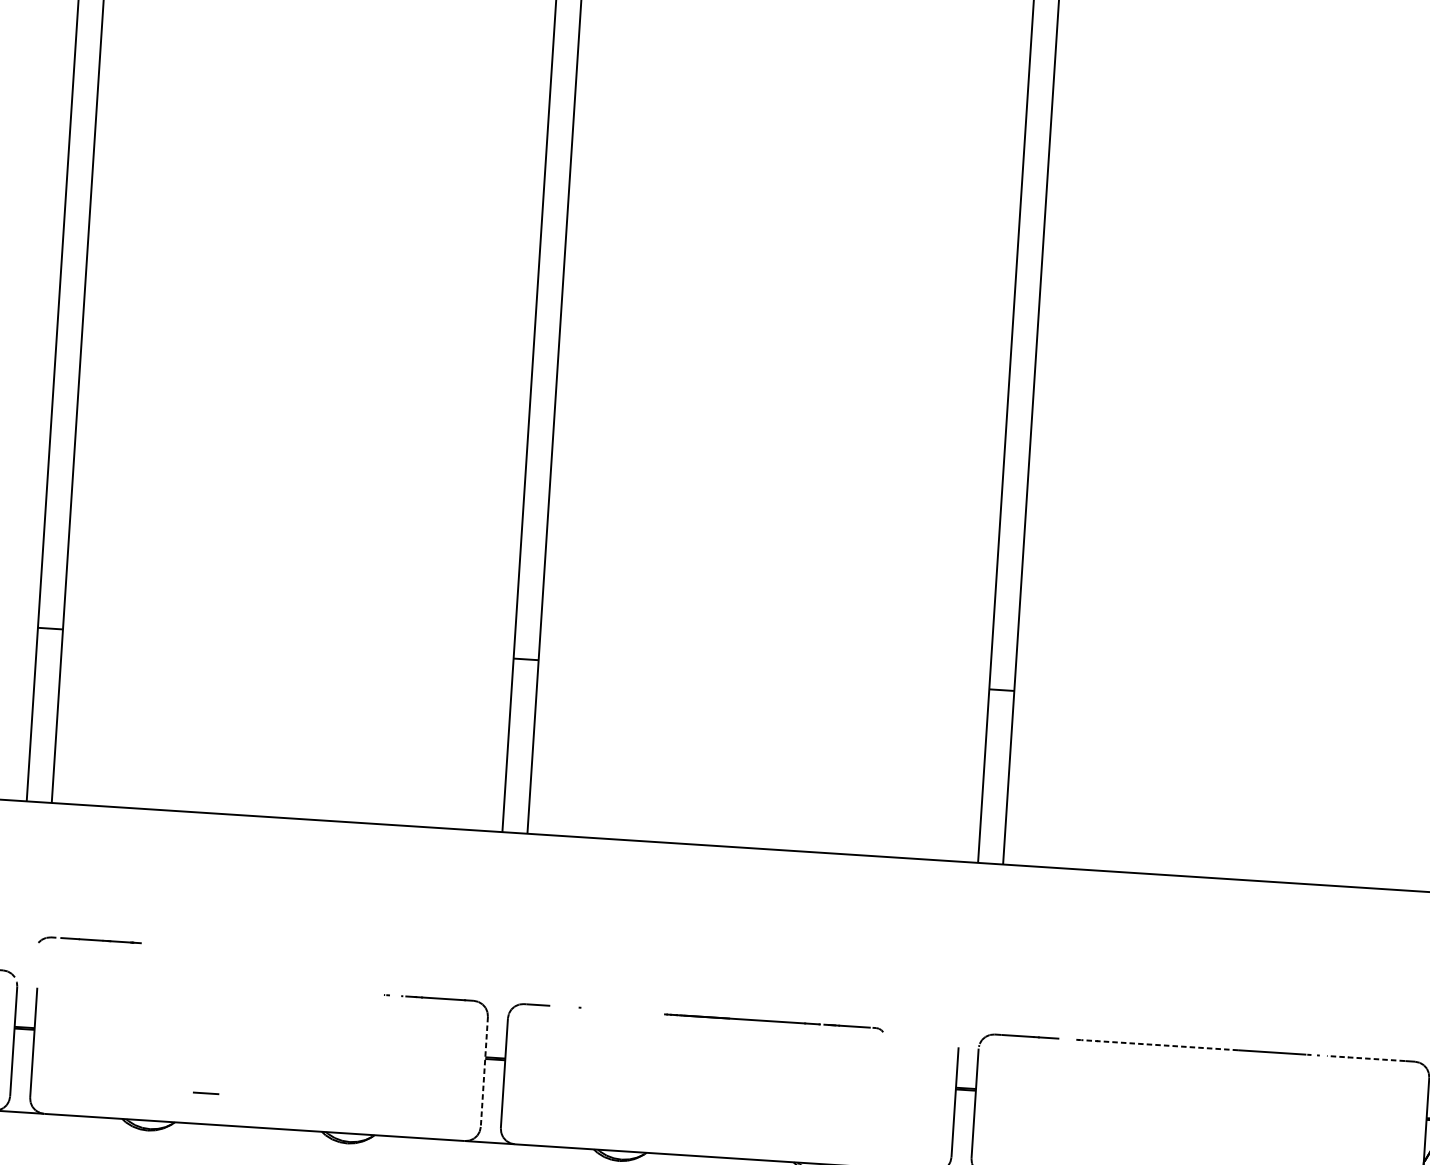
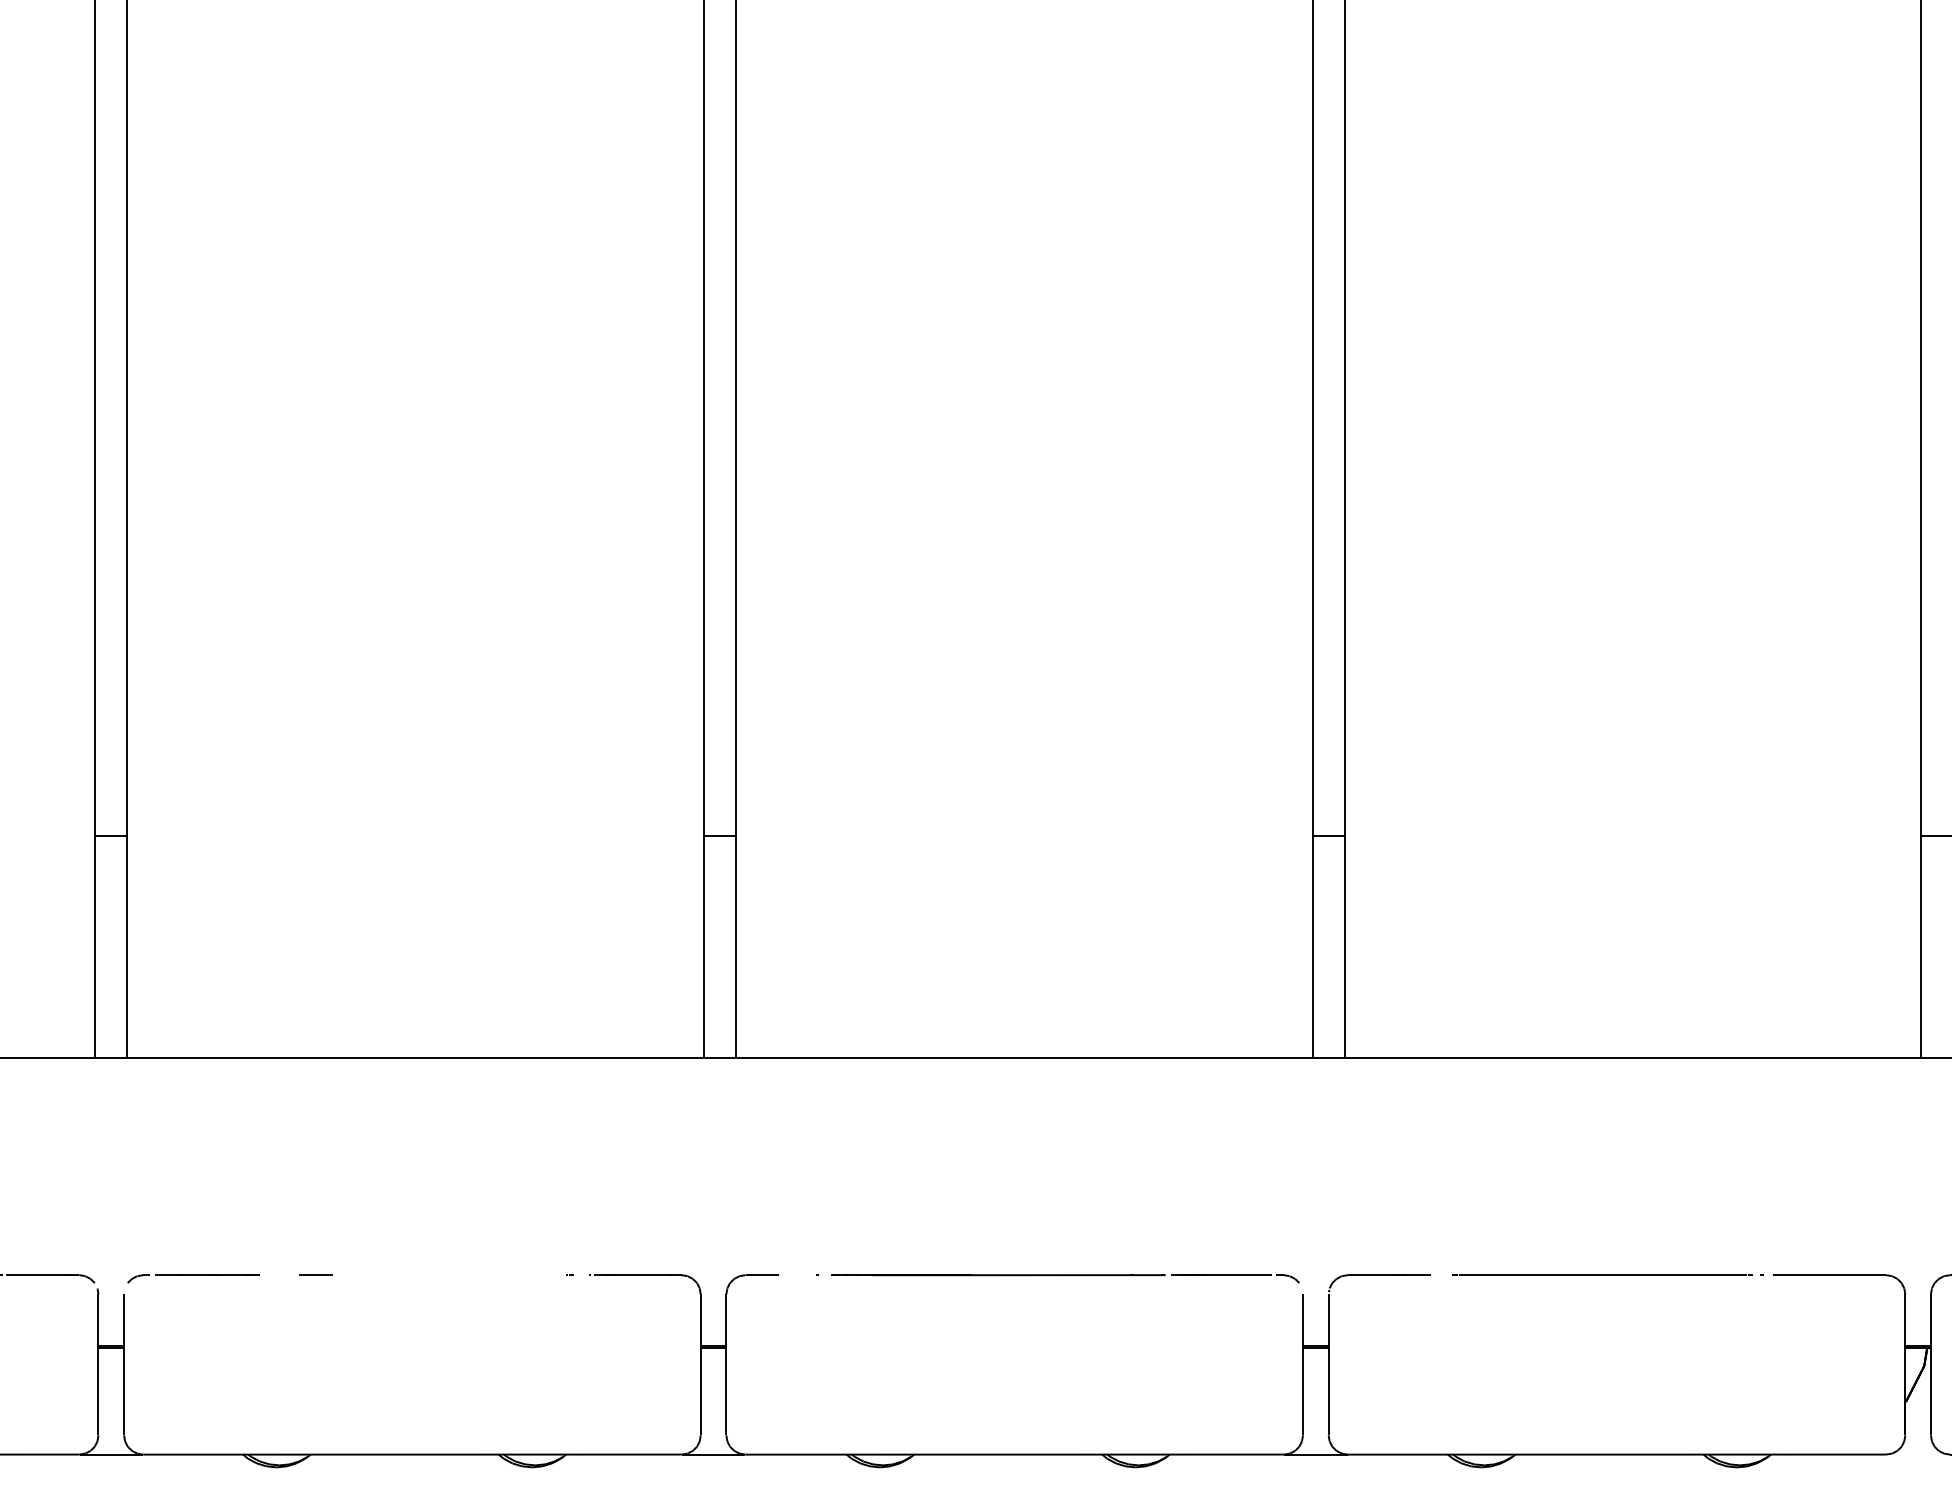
part: (89, 942) -> (193, 1278), moved
part: (773, 1022) -> (1065, 1278), size x1.67
line: (1159, 1045) -> (1558, 1275), dashed -> solid
line: (1366, 1058) -> (1823, 1275), dashed -> solid
line: (484, 1072) -> (700, 1365), dashed -> solid
line: (205, 1092) -> (315, 1274), moved

